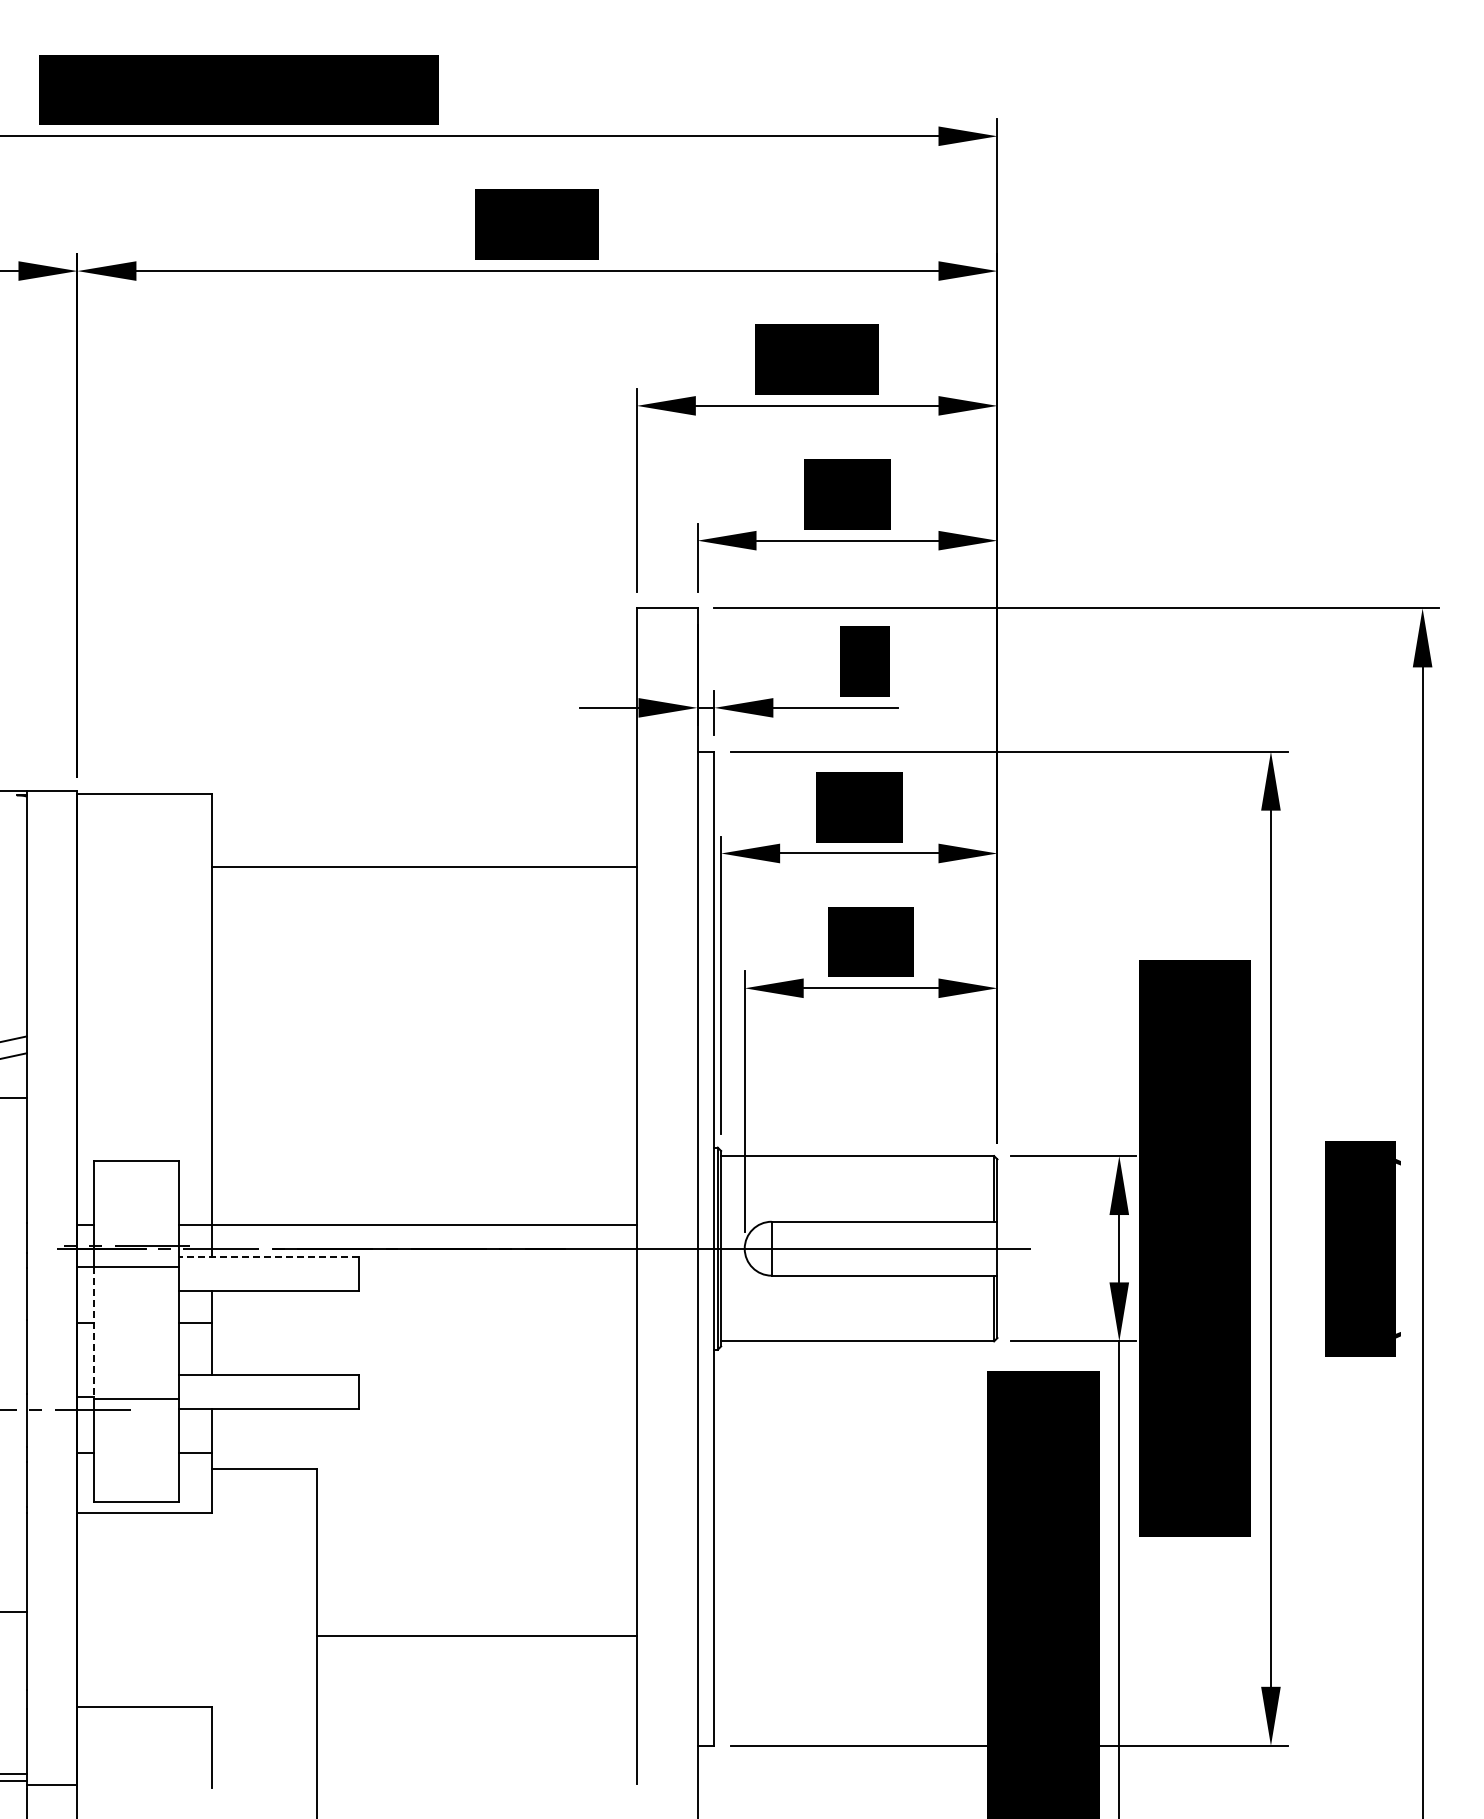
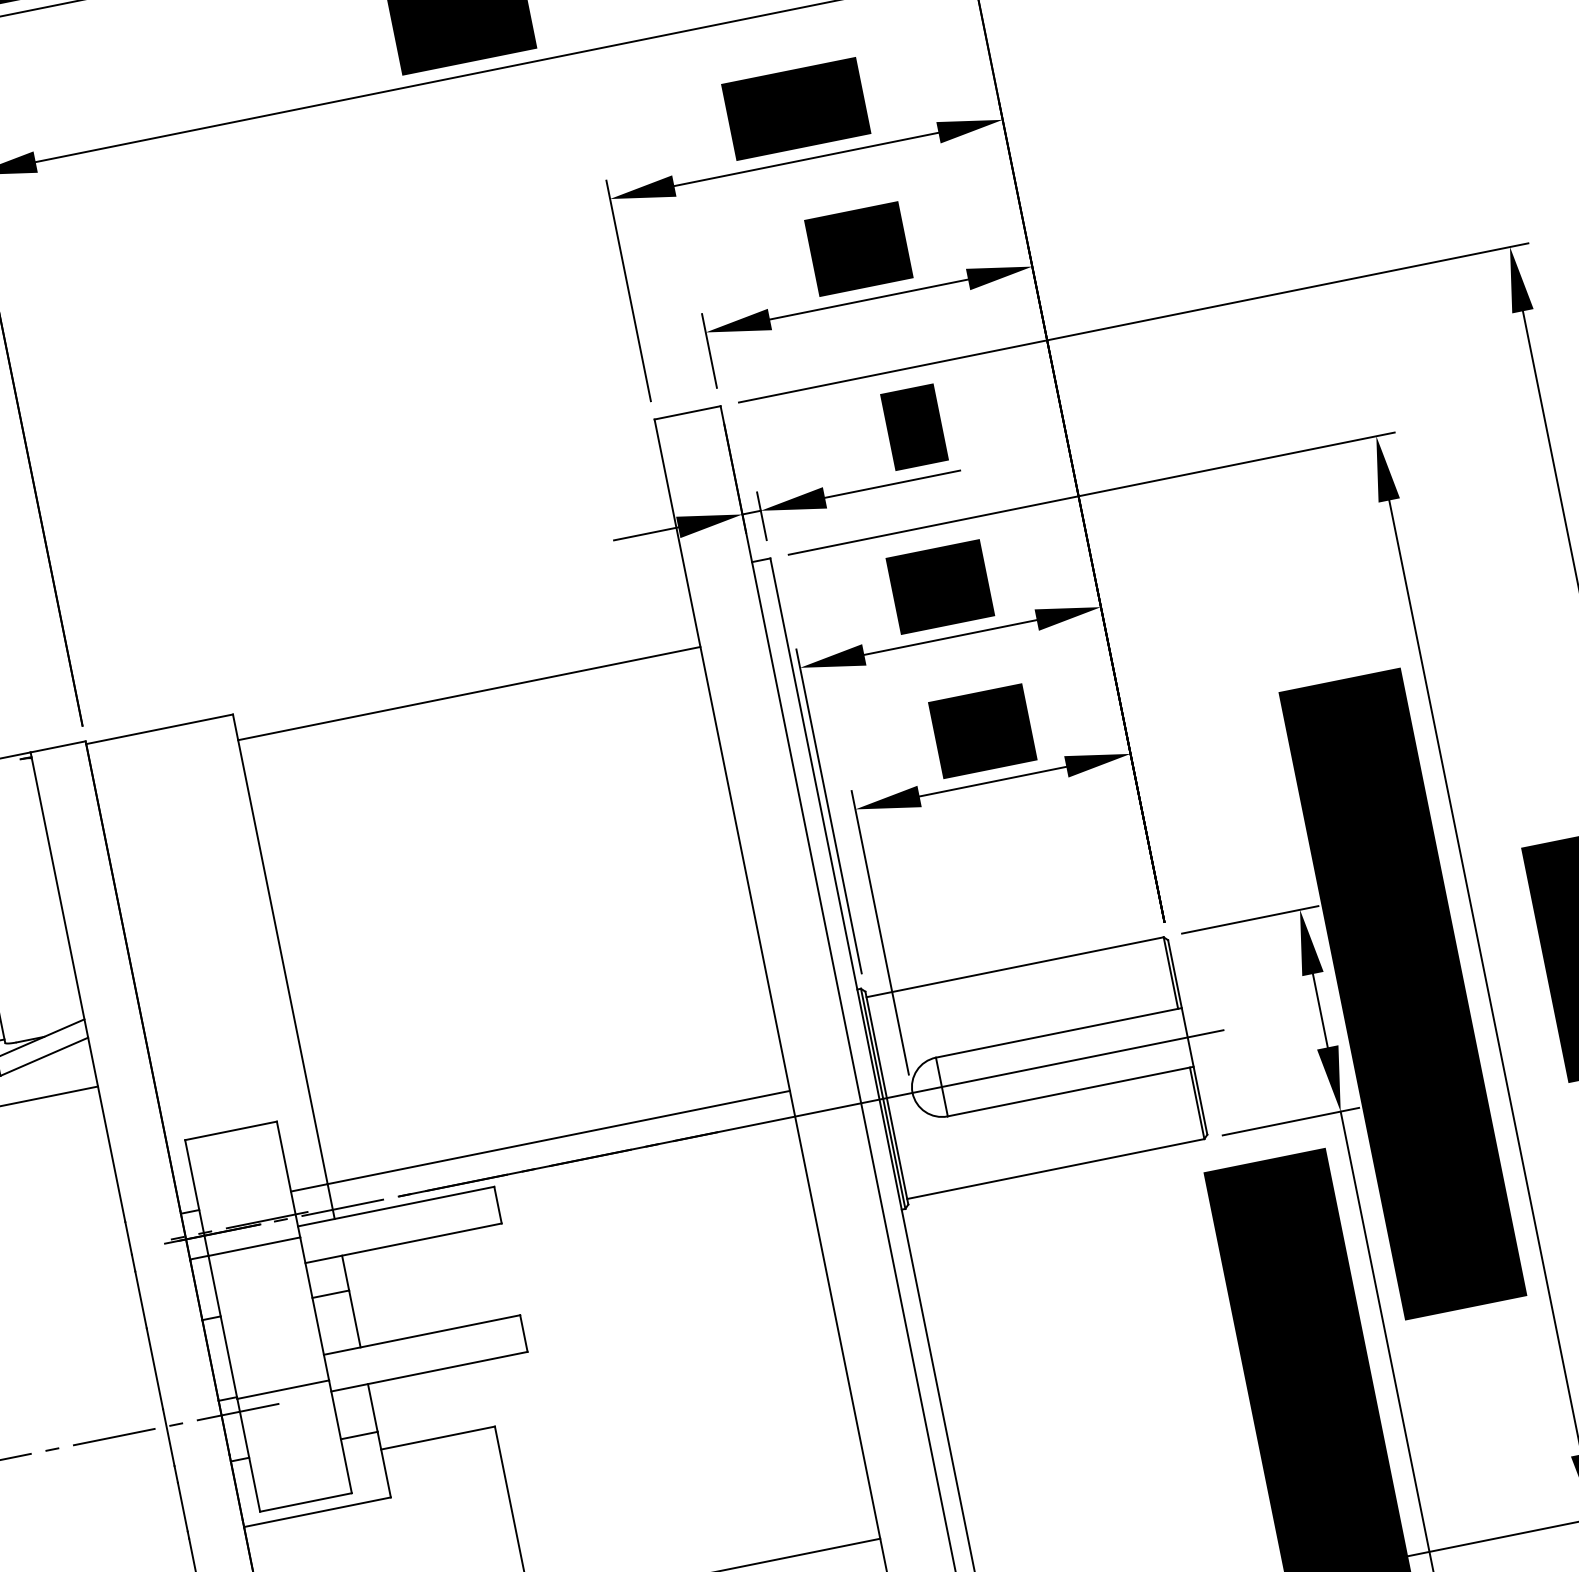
line: (424, 867) -> (469, 693), moved
line: (268, 1257) -> (396, 1207), dashed -> solid
line: (94, 1332) -> (223, 1326), dashed -> solid

